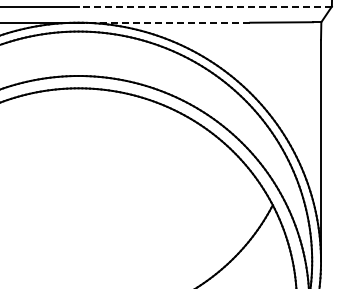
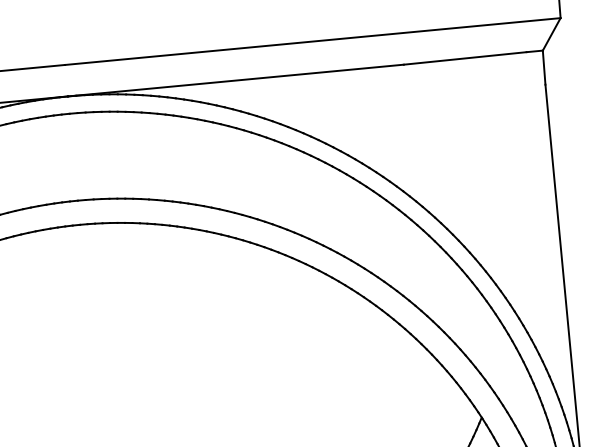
line: (205, 6) -> (313, 41), dashed -> solid
line: (164, 22) -> (236, 80), dashed -> solid

